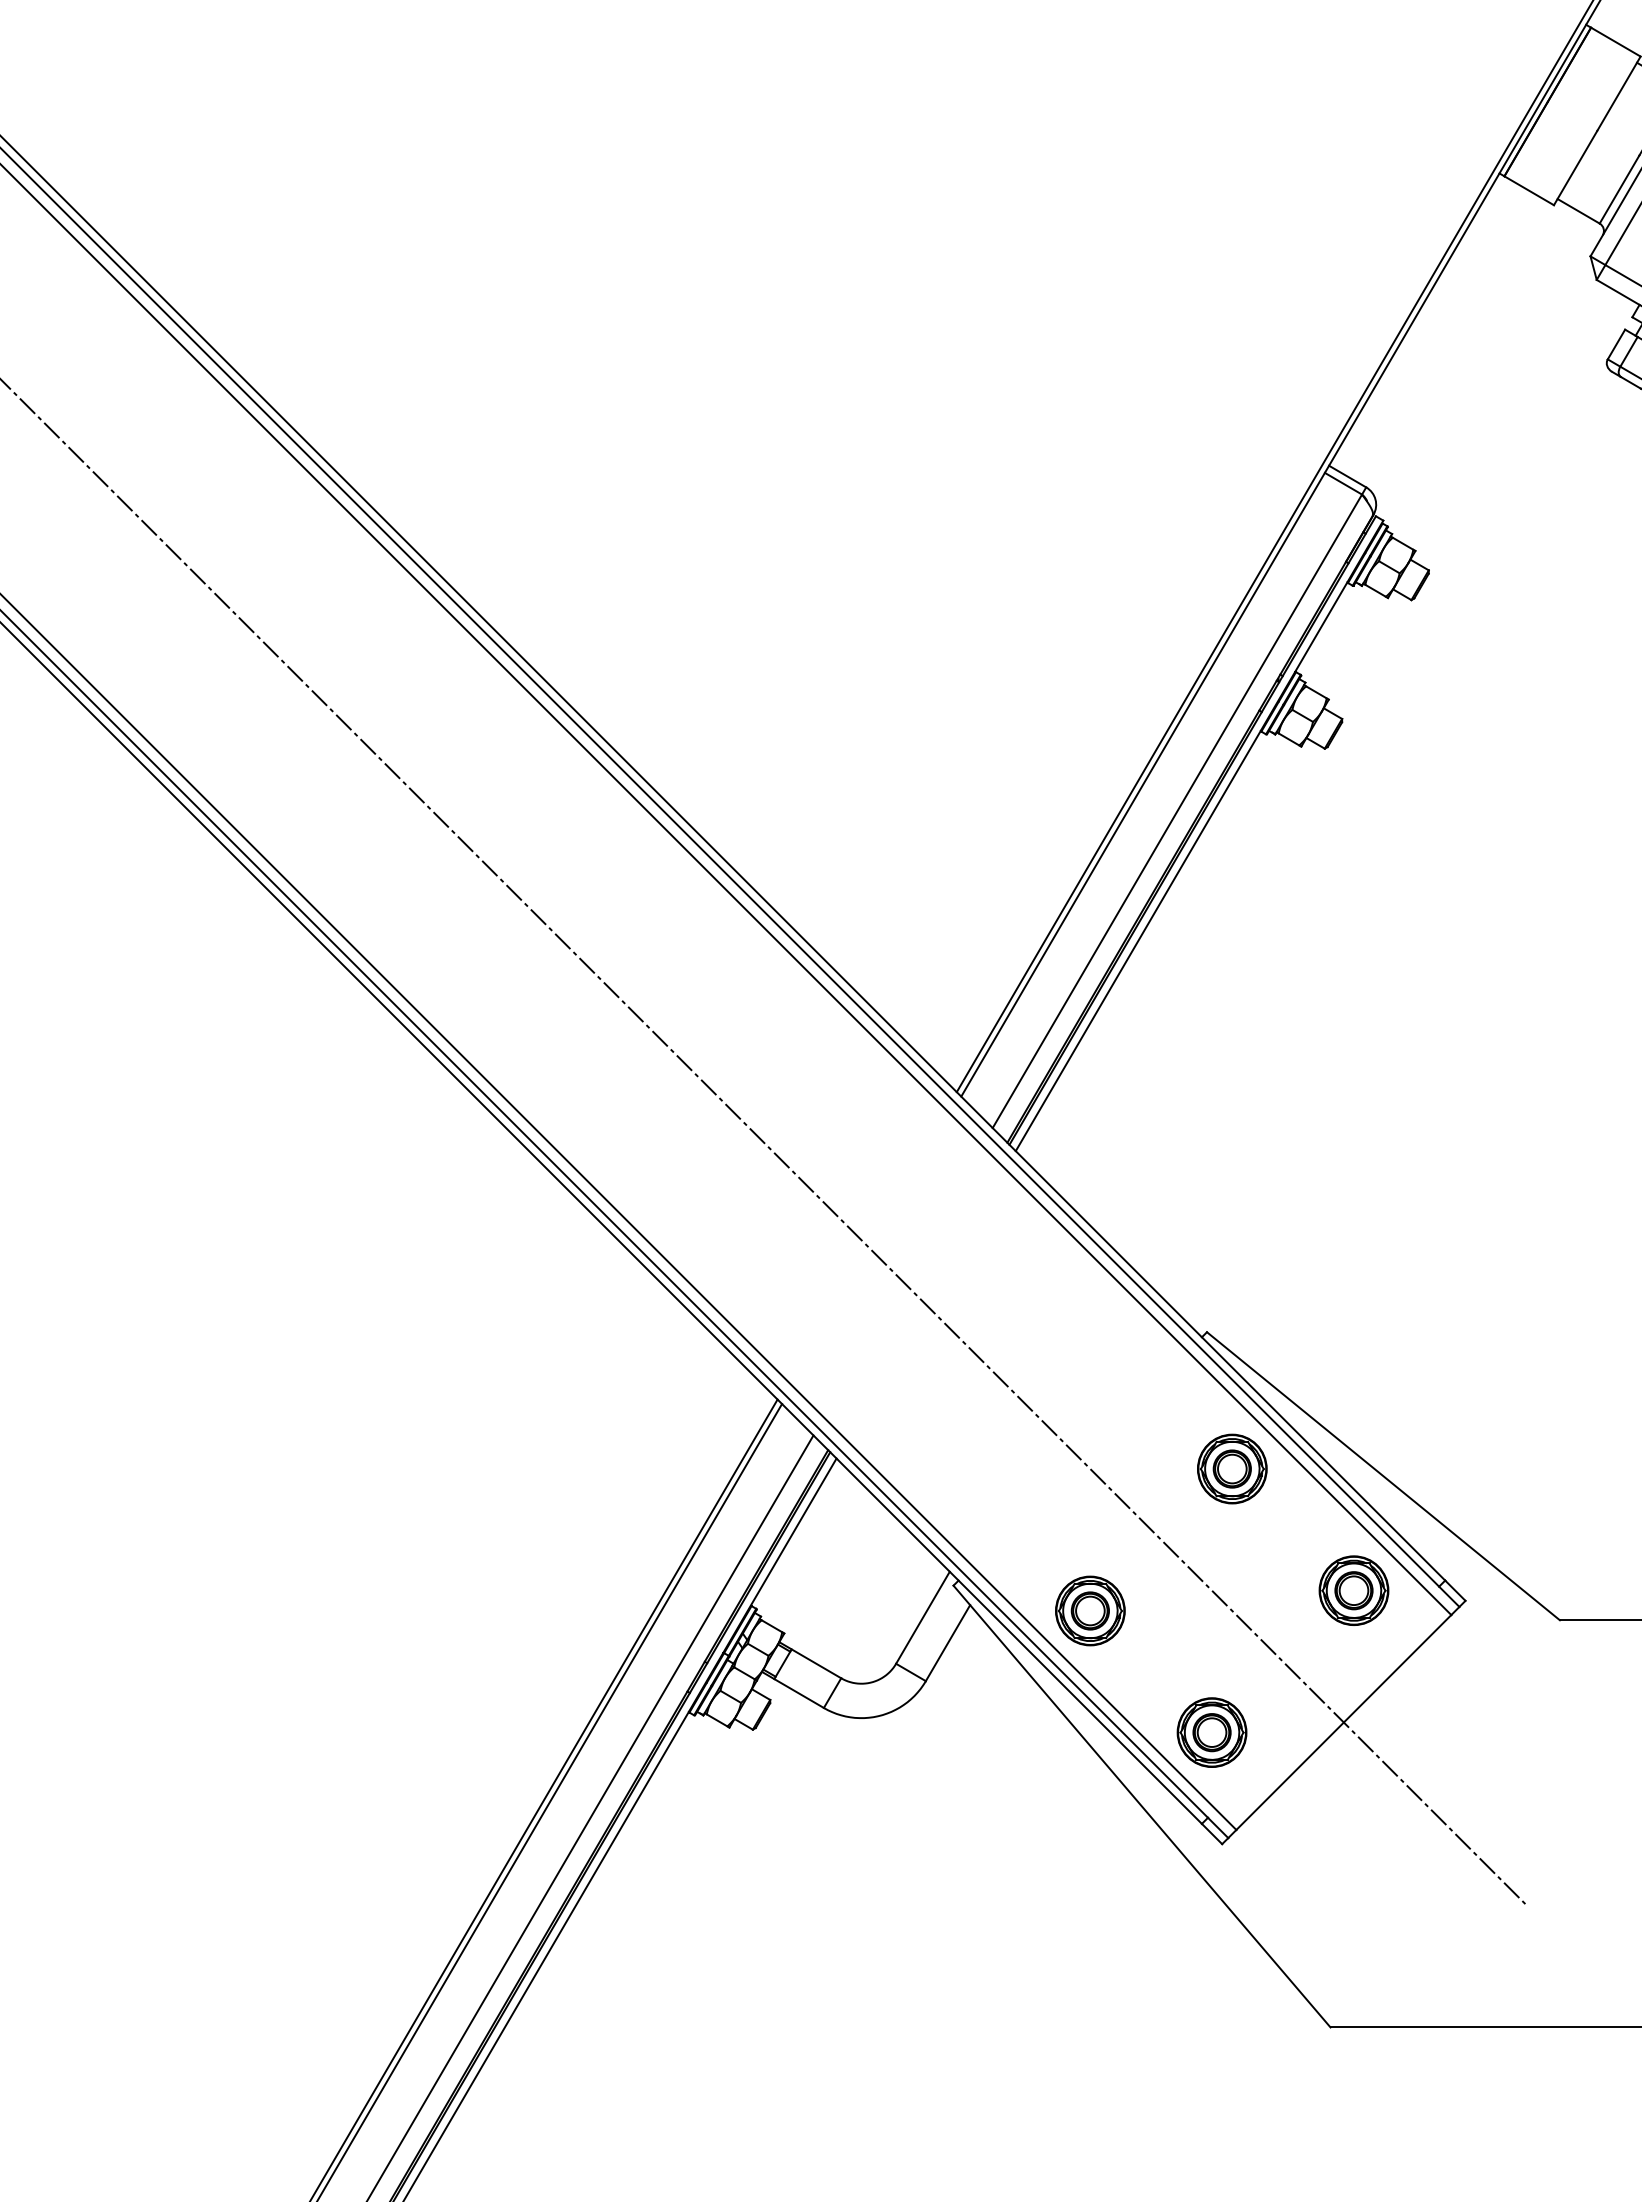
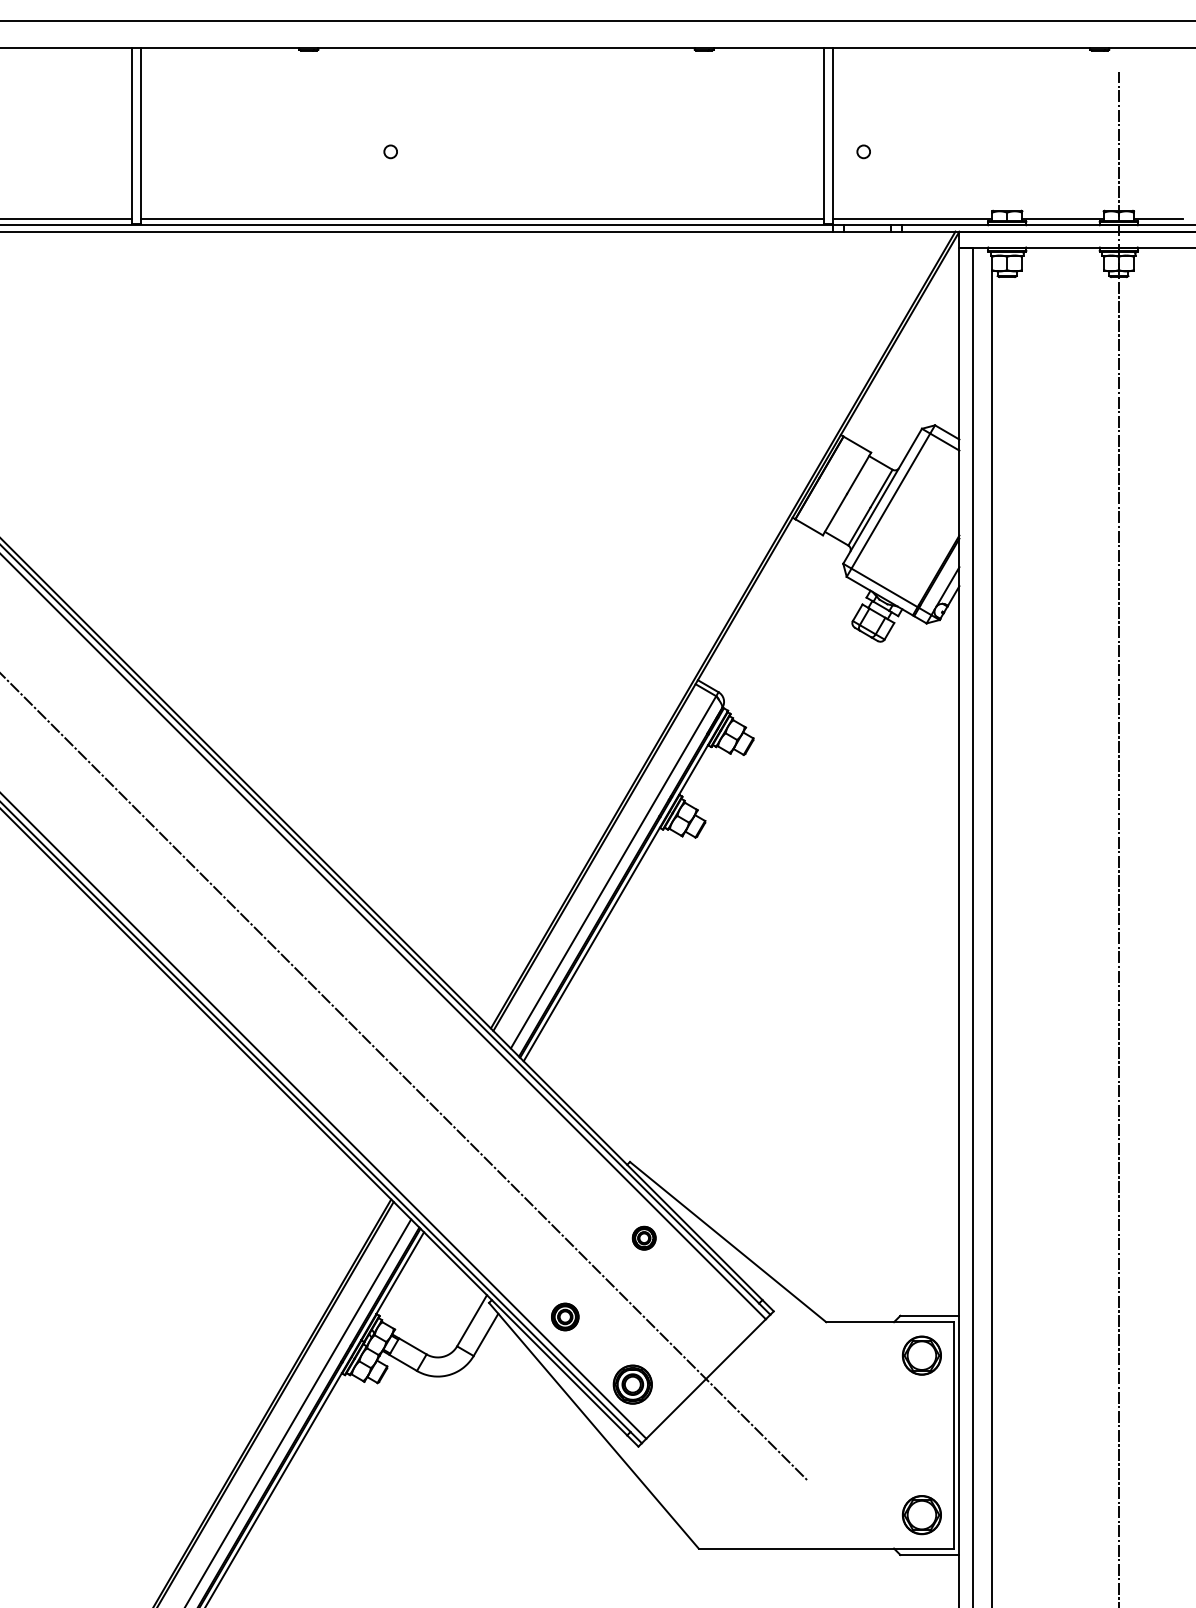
part: (1233, 1469) -> (644, 1238), size x0.6
part: (1353, 1590) -> (711, 1305), removed
part: (1090, 1610) -> (565, 1316), size x0.7

